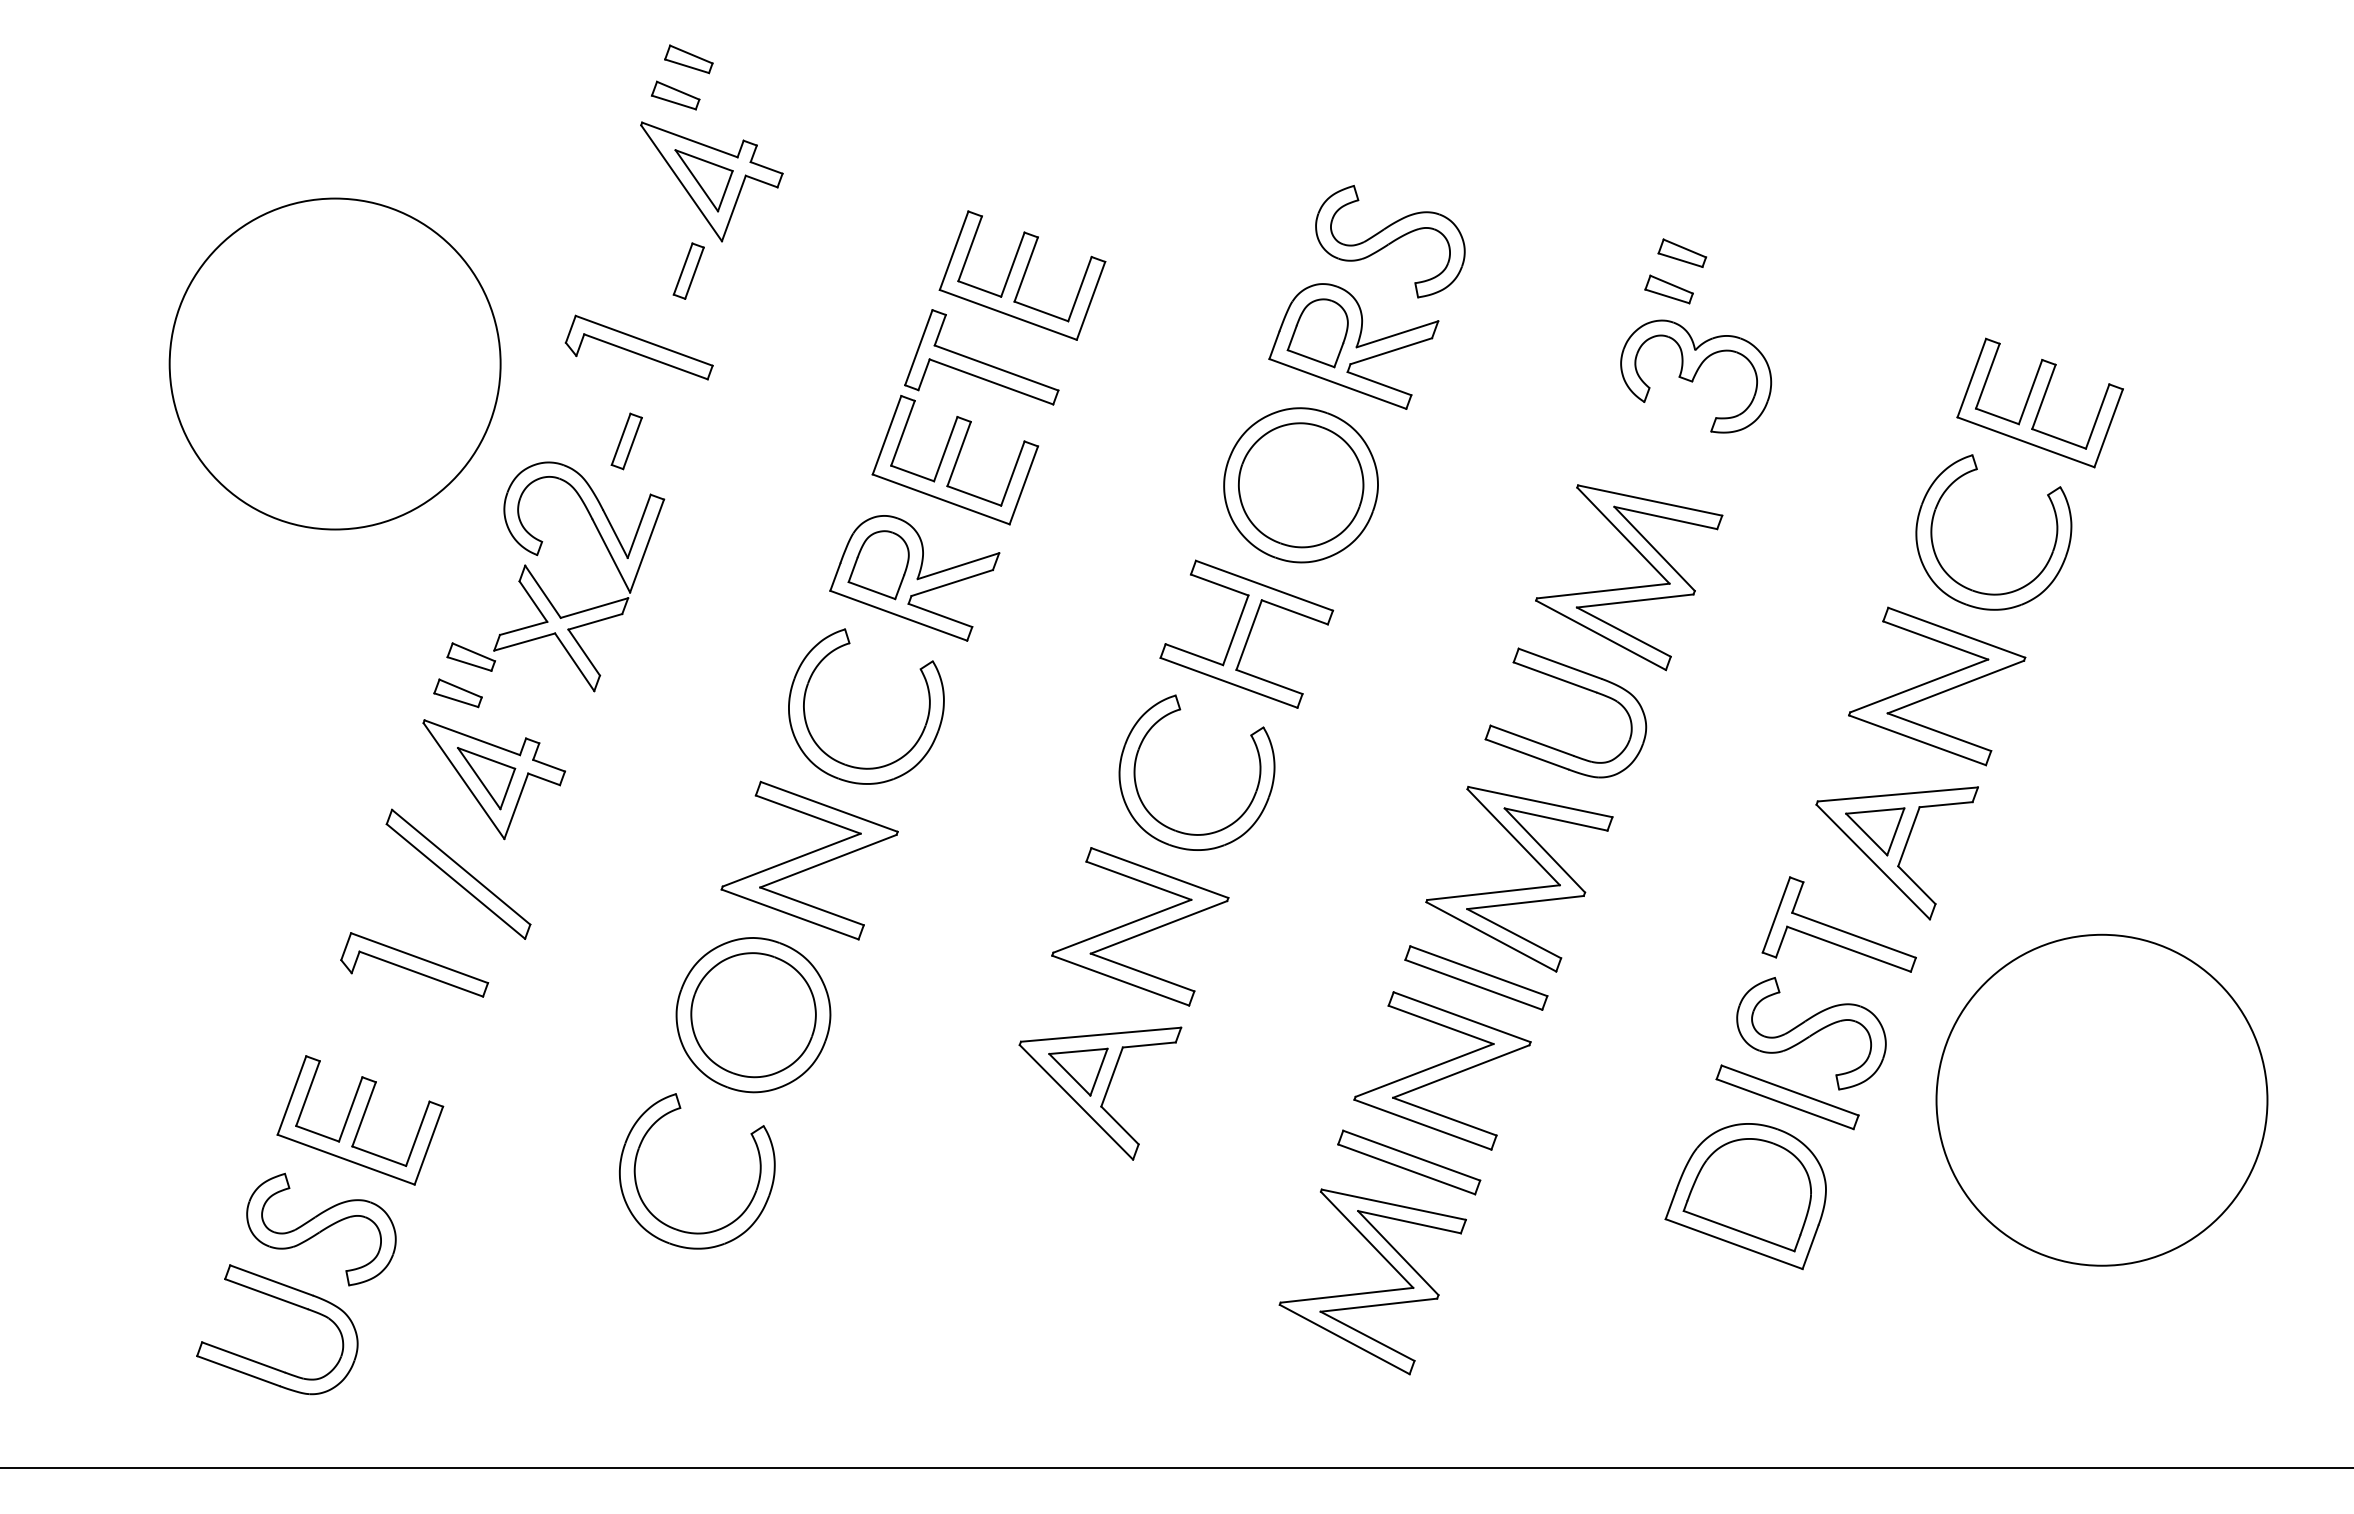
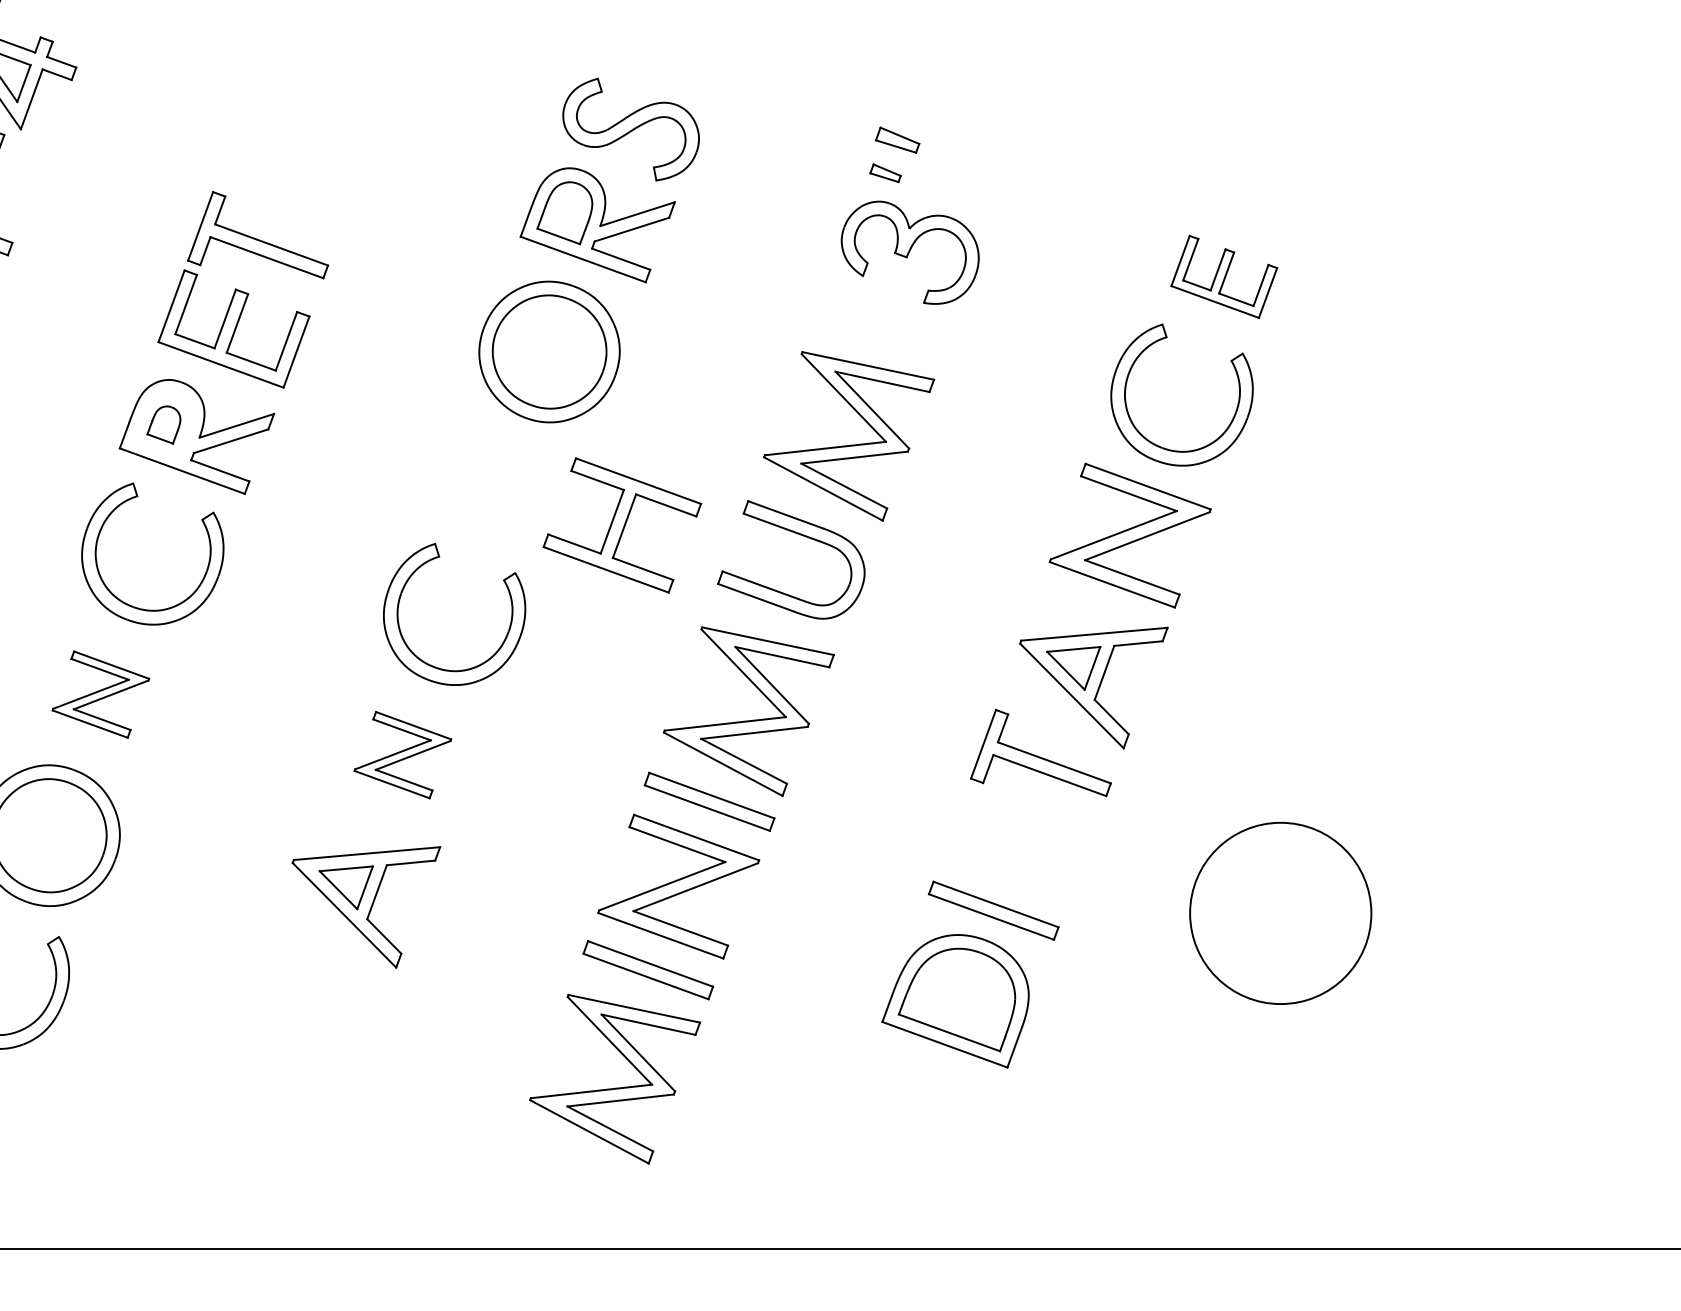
part: (1022, 275) -> (295, 160), removed
part: (1668, 289) -> (885, 173), size x0.7
part: (2039, 402) -> (1223, 276), size x0.7
part: (878, 565) -> (163, 425), size x0.6
part: (1246, 633) -> (622, 524), moved
part: (809, 860) -> (100, 694), size x0.6
part: (1140, 926) -> (402, 754), size x0.6
part: (1811, 1033) -> (1015, 852), removed
circle: (2101, 1099) -> (1280, 912), size x0.6

